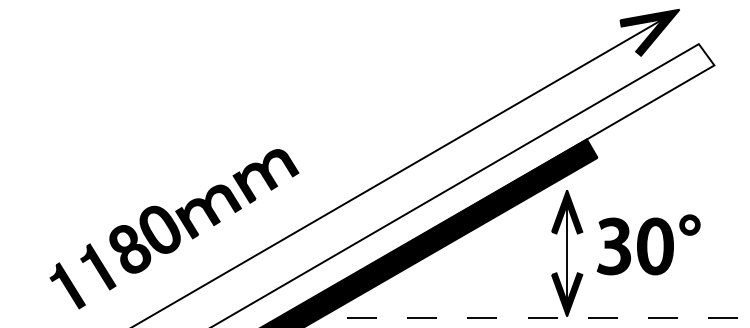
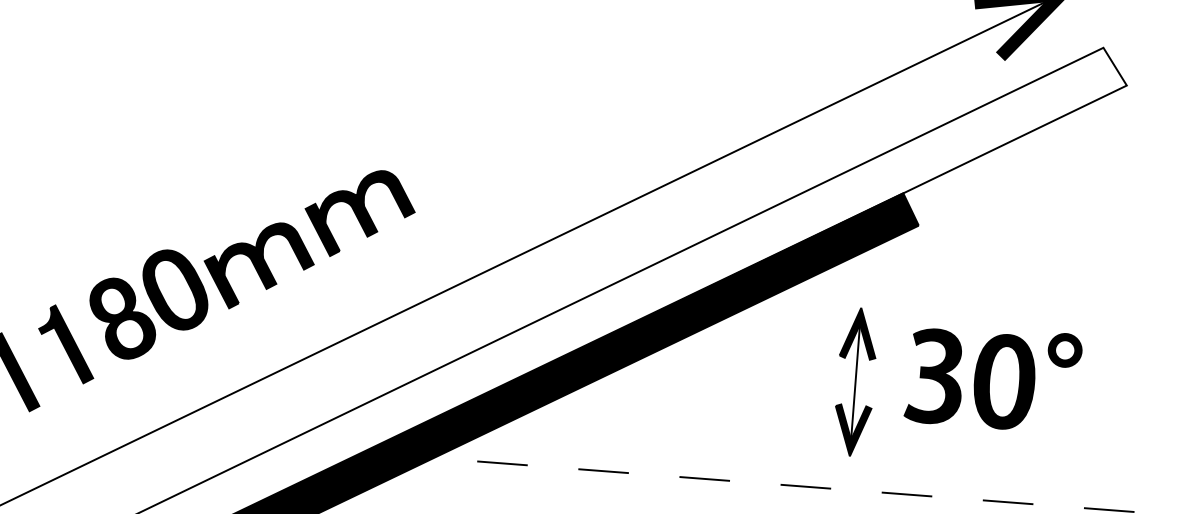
part: (567, 253) -> (855, 382), size x0.7

